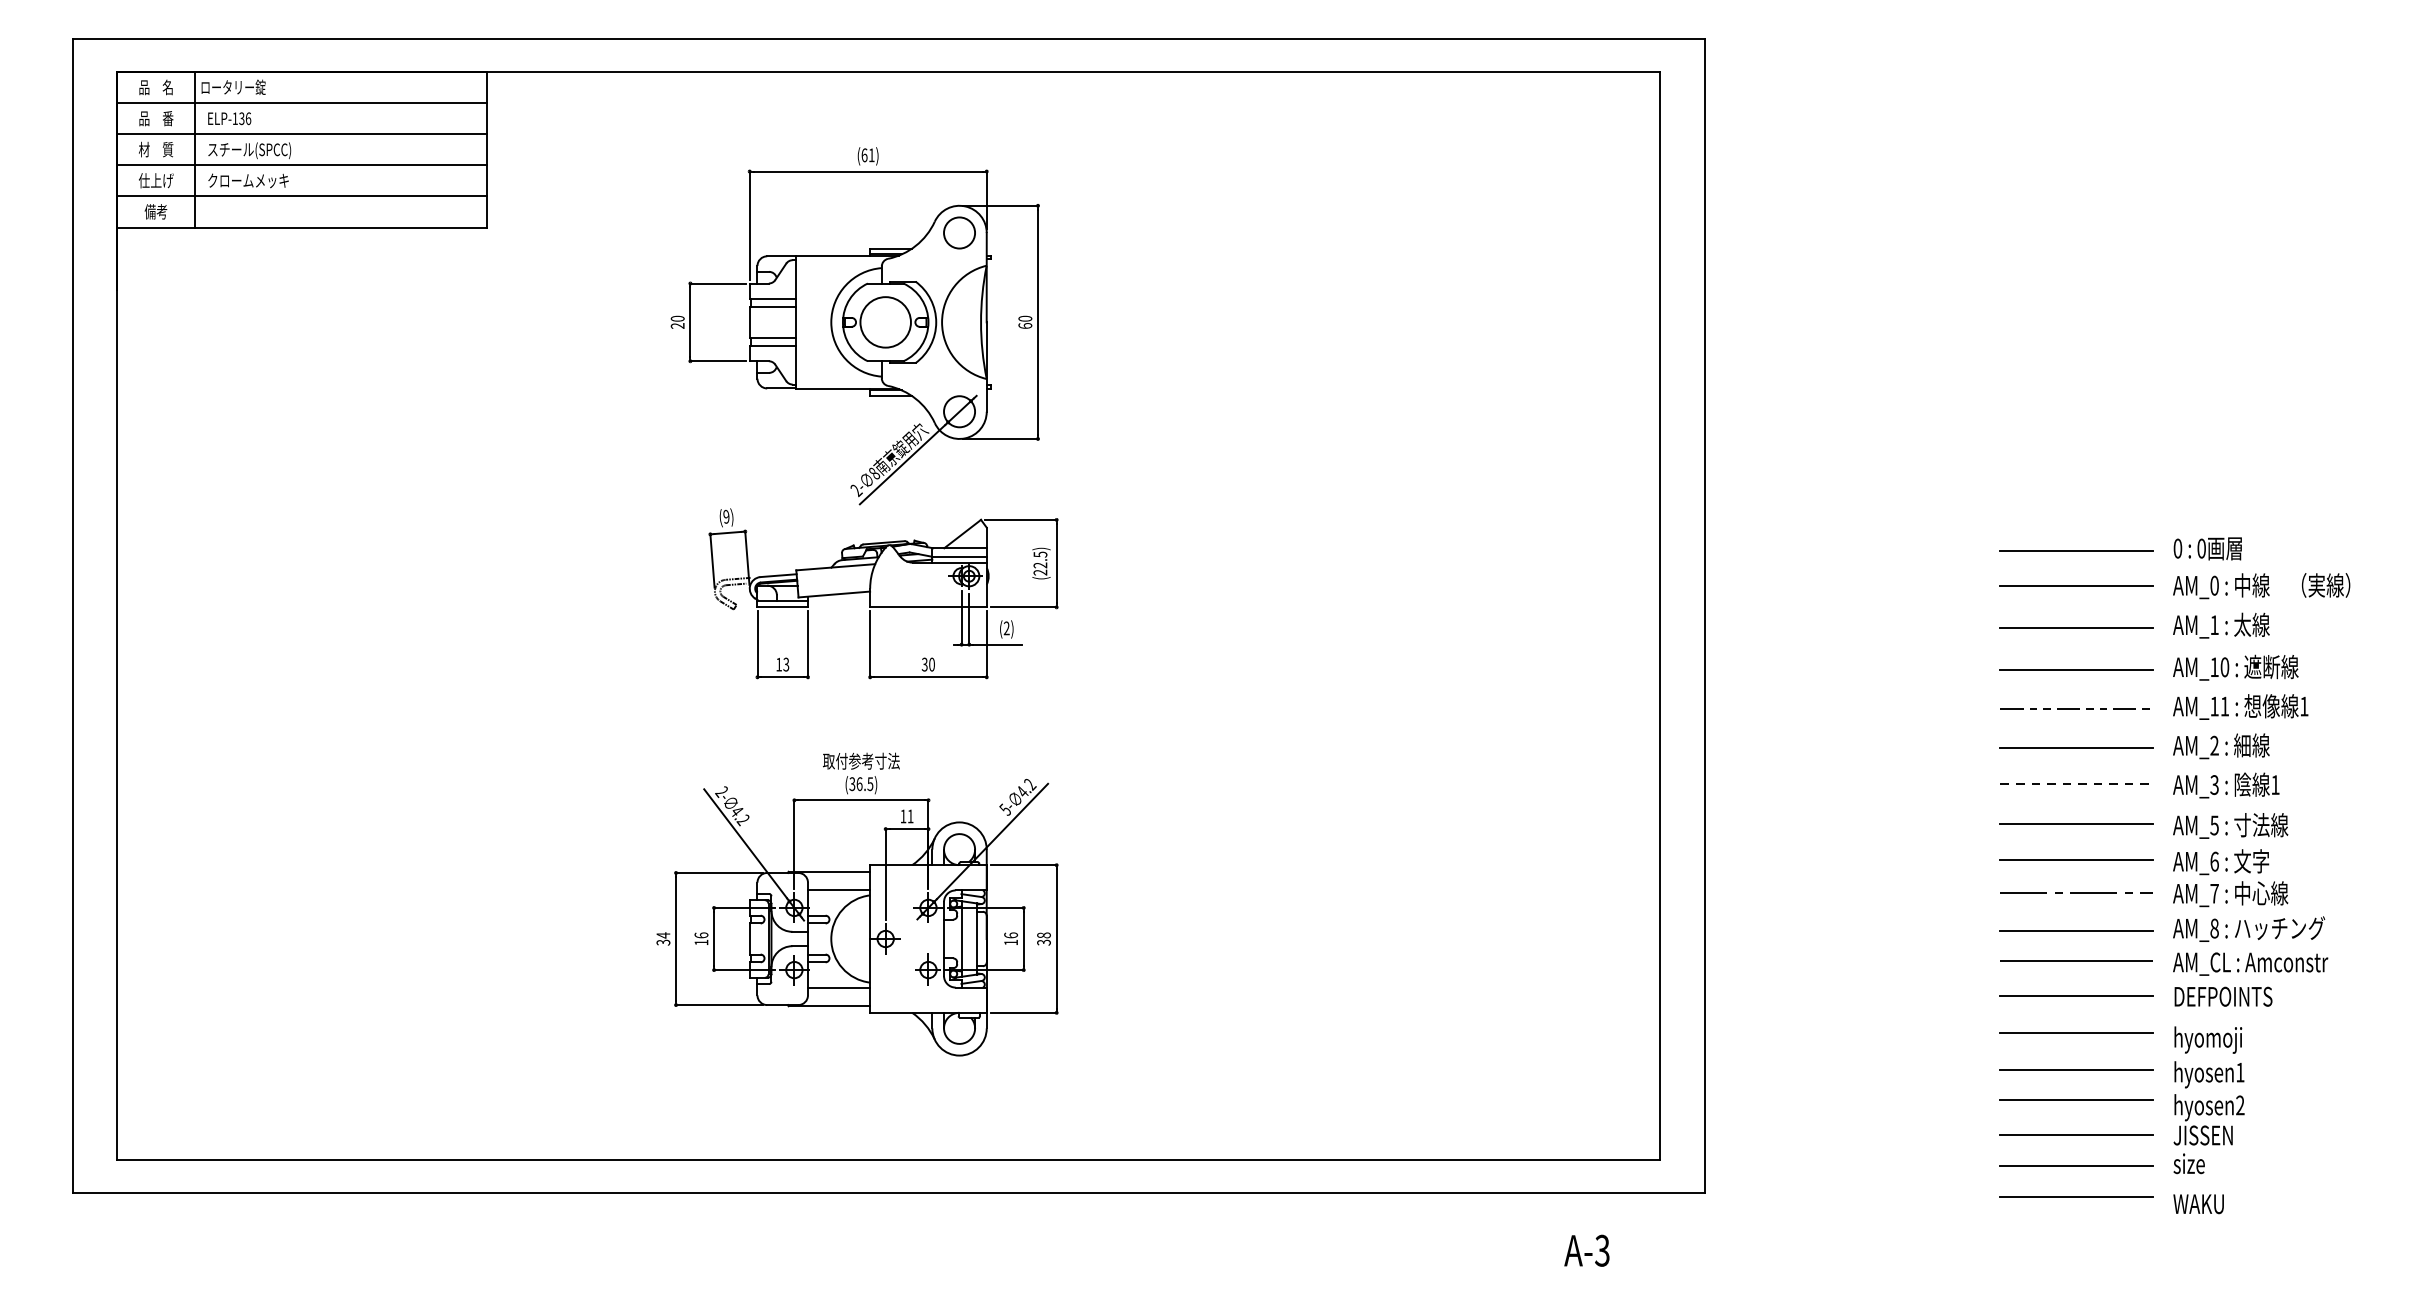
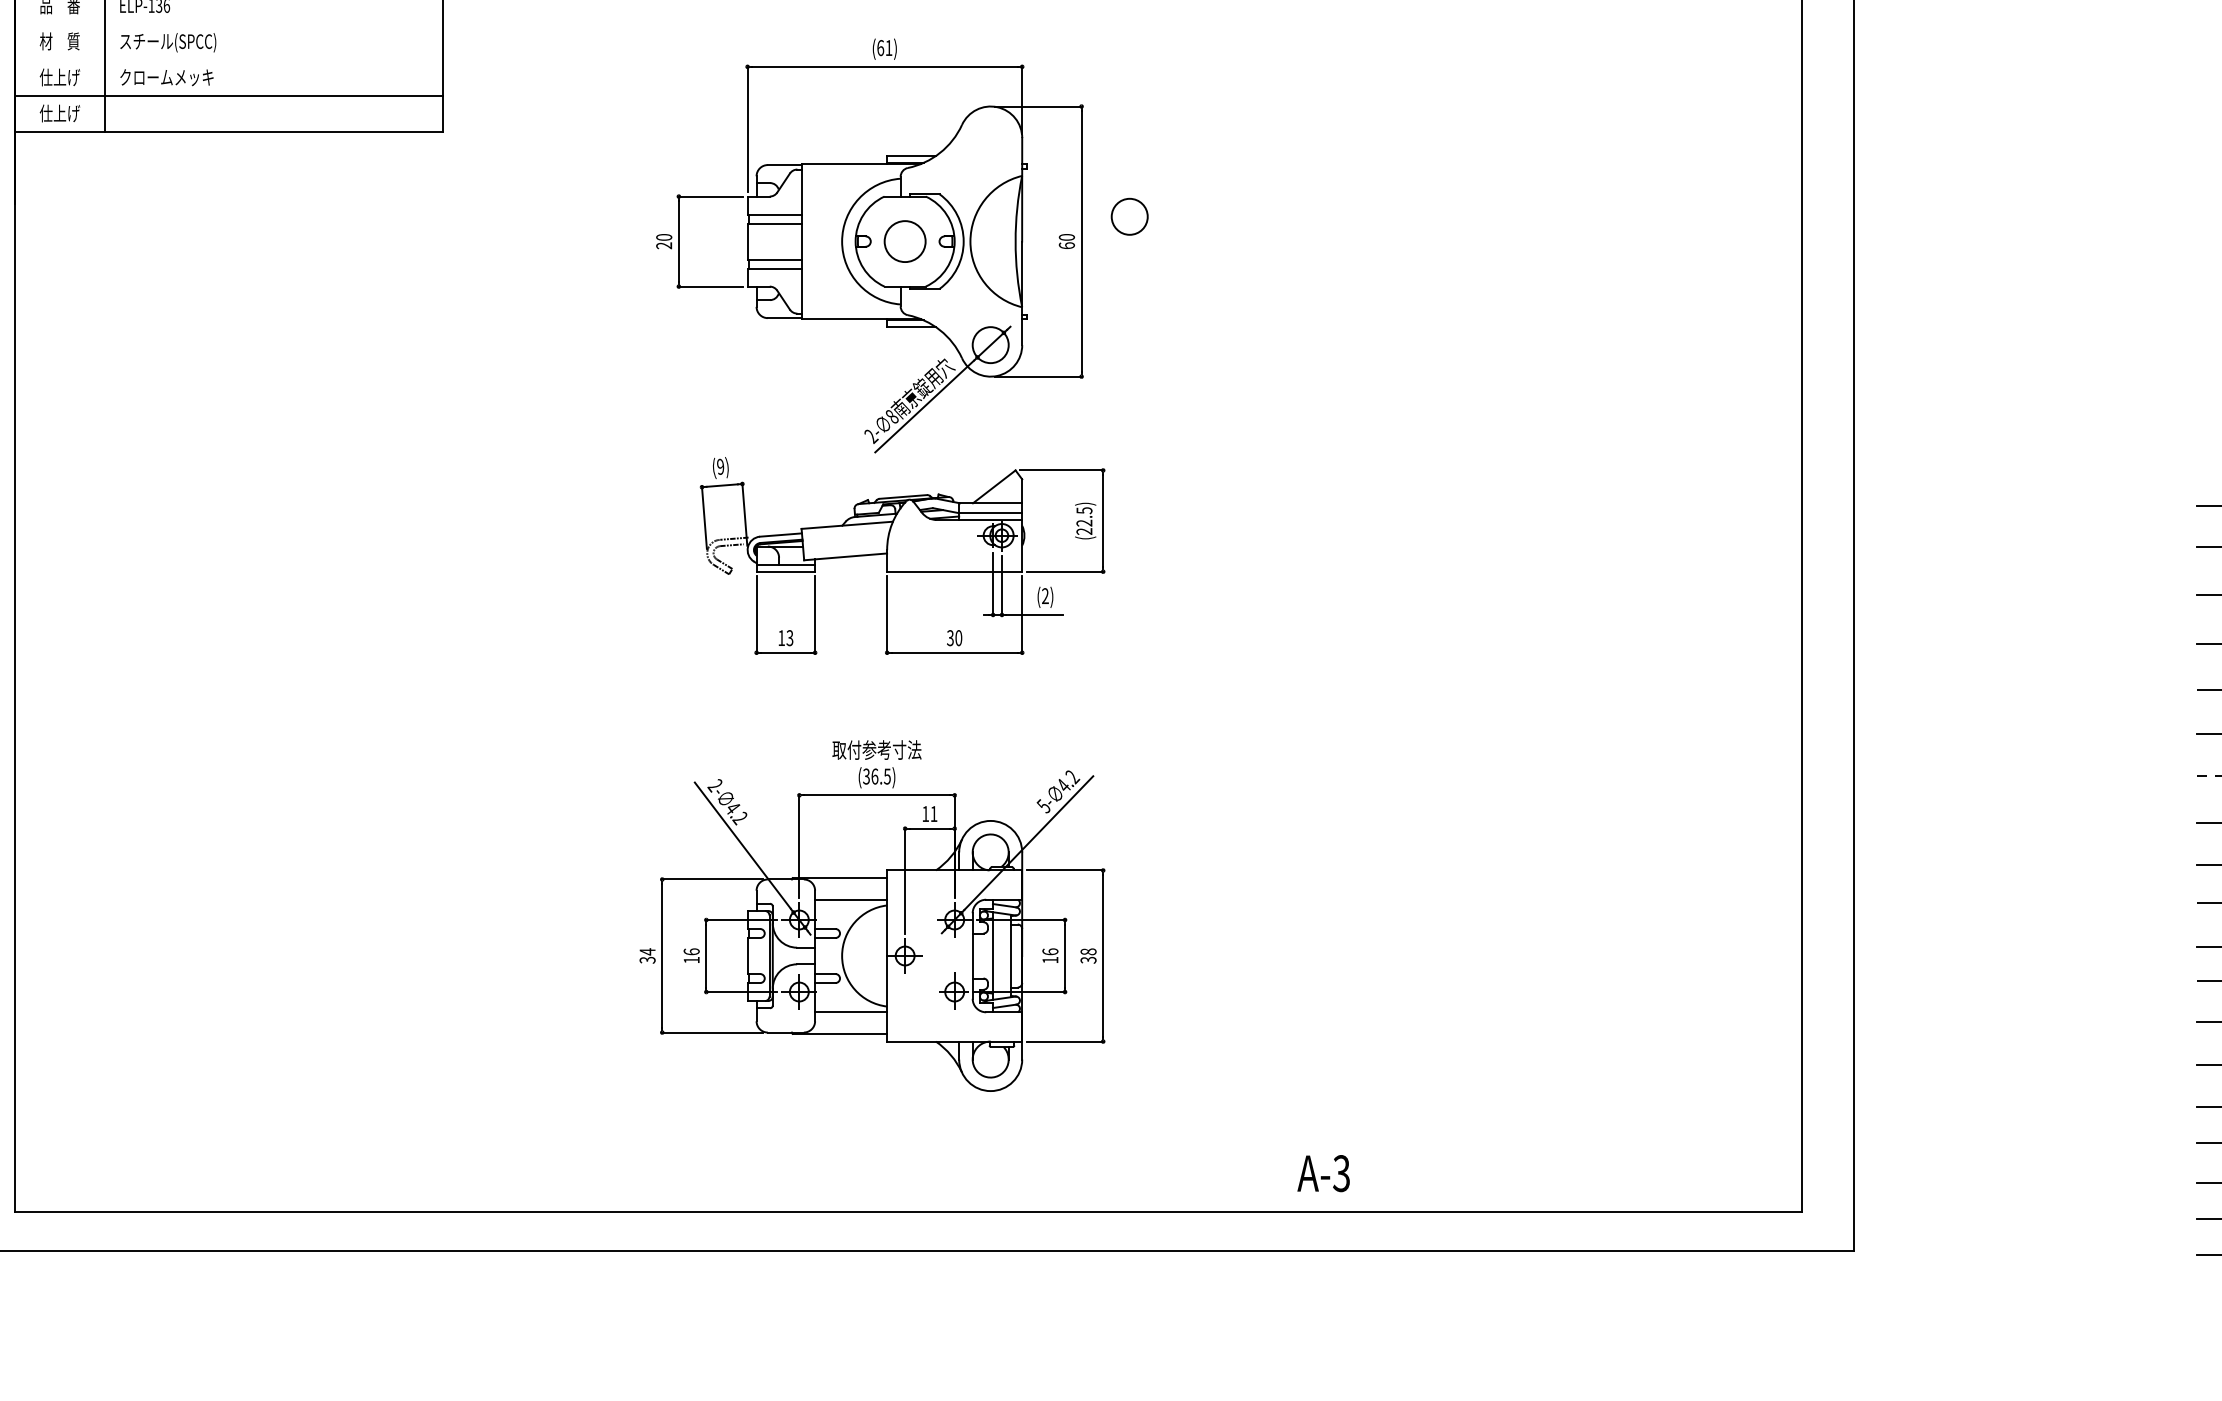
line: (301, 134) -> (228, 23), removed
line: (301, 165) -> (228, 59), removed
text: (156, 211) -> (60, 113), 備考 -> 仕上げ
circle: (959, 232) -> (1129, 216), moved
circle: (885, 322) -> (904, 241), size x0.7
text: (1586, 1250) -> (1323, 1173), moved

